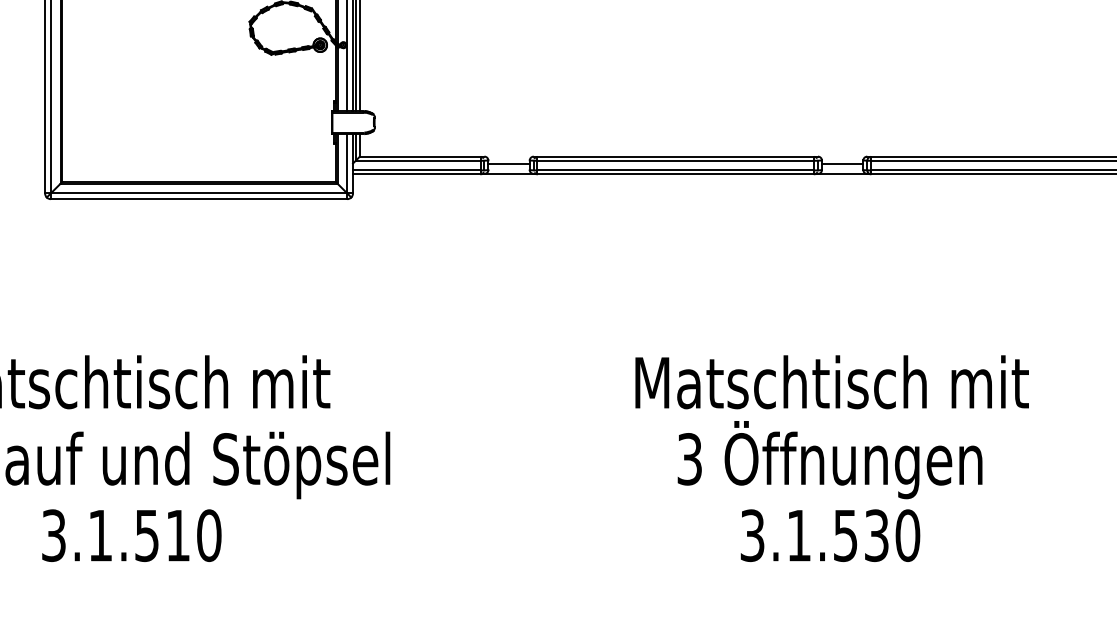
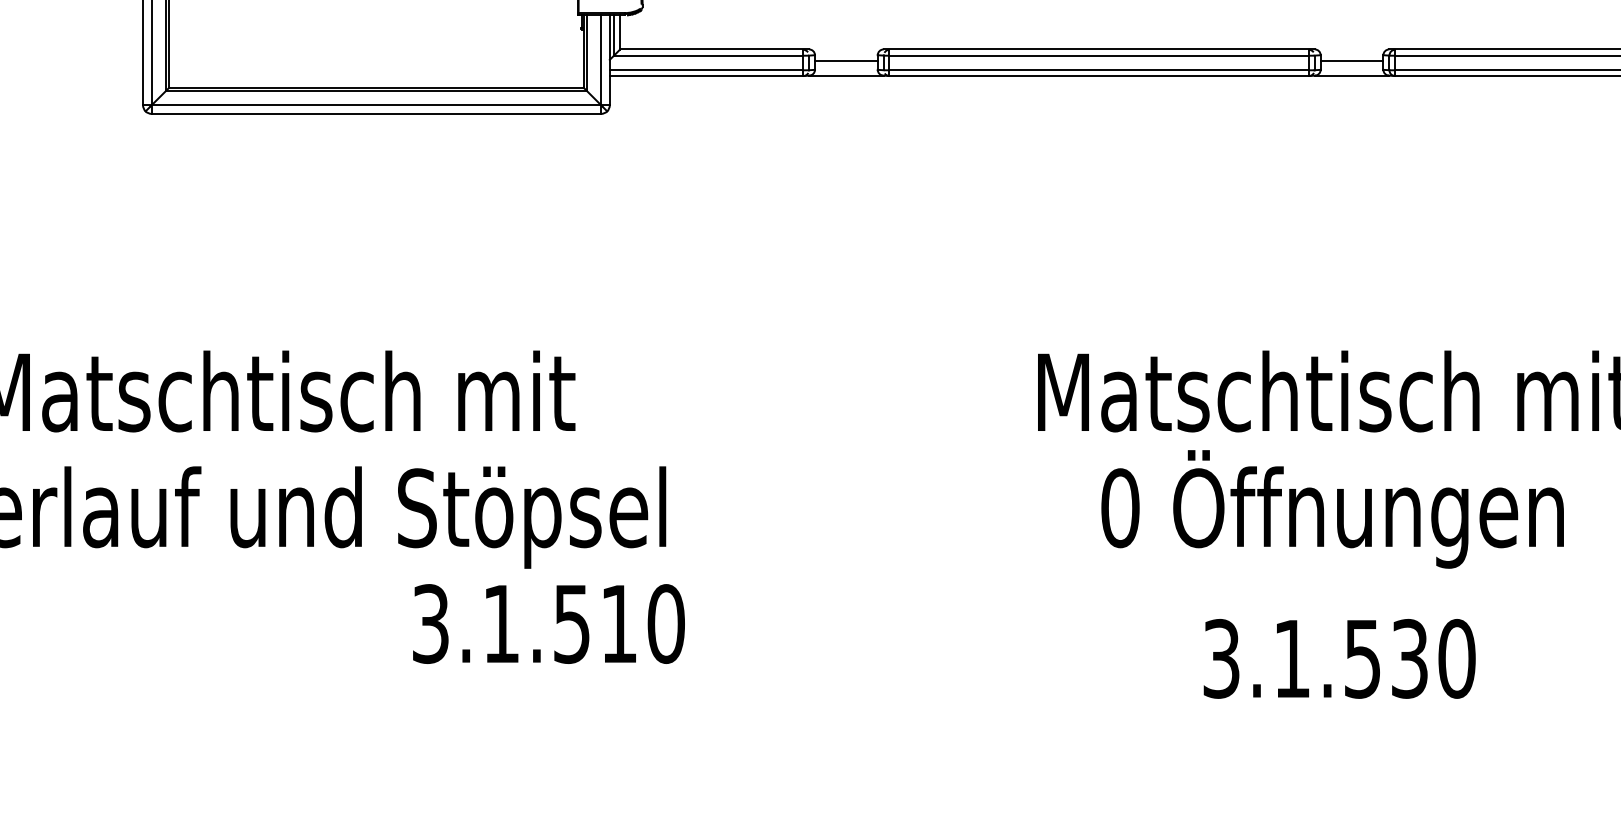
text: (689, 459) -> (1119, 508), 3 -> 0
text: (131, 535) -> (548, 623), moved
text: (830, 535) -> (1339, 658), moved

